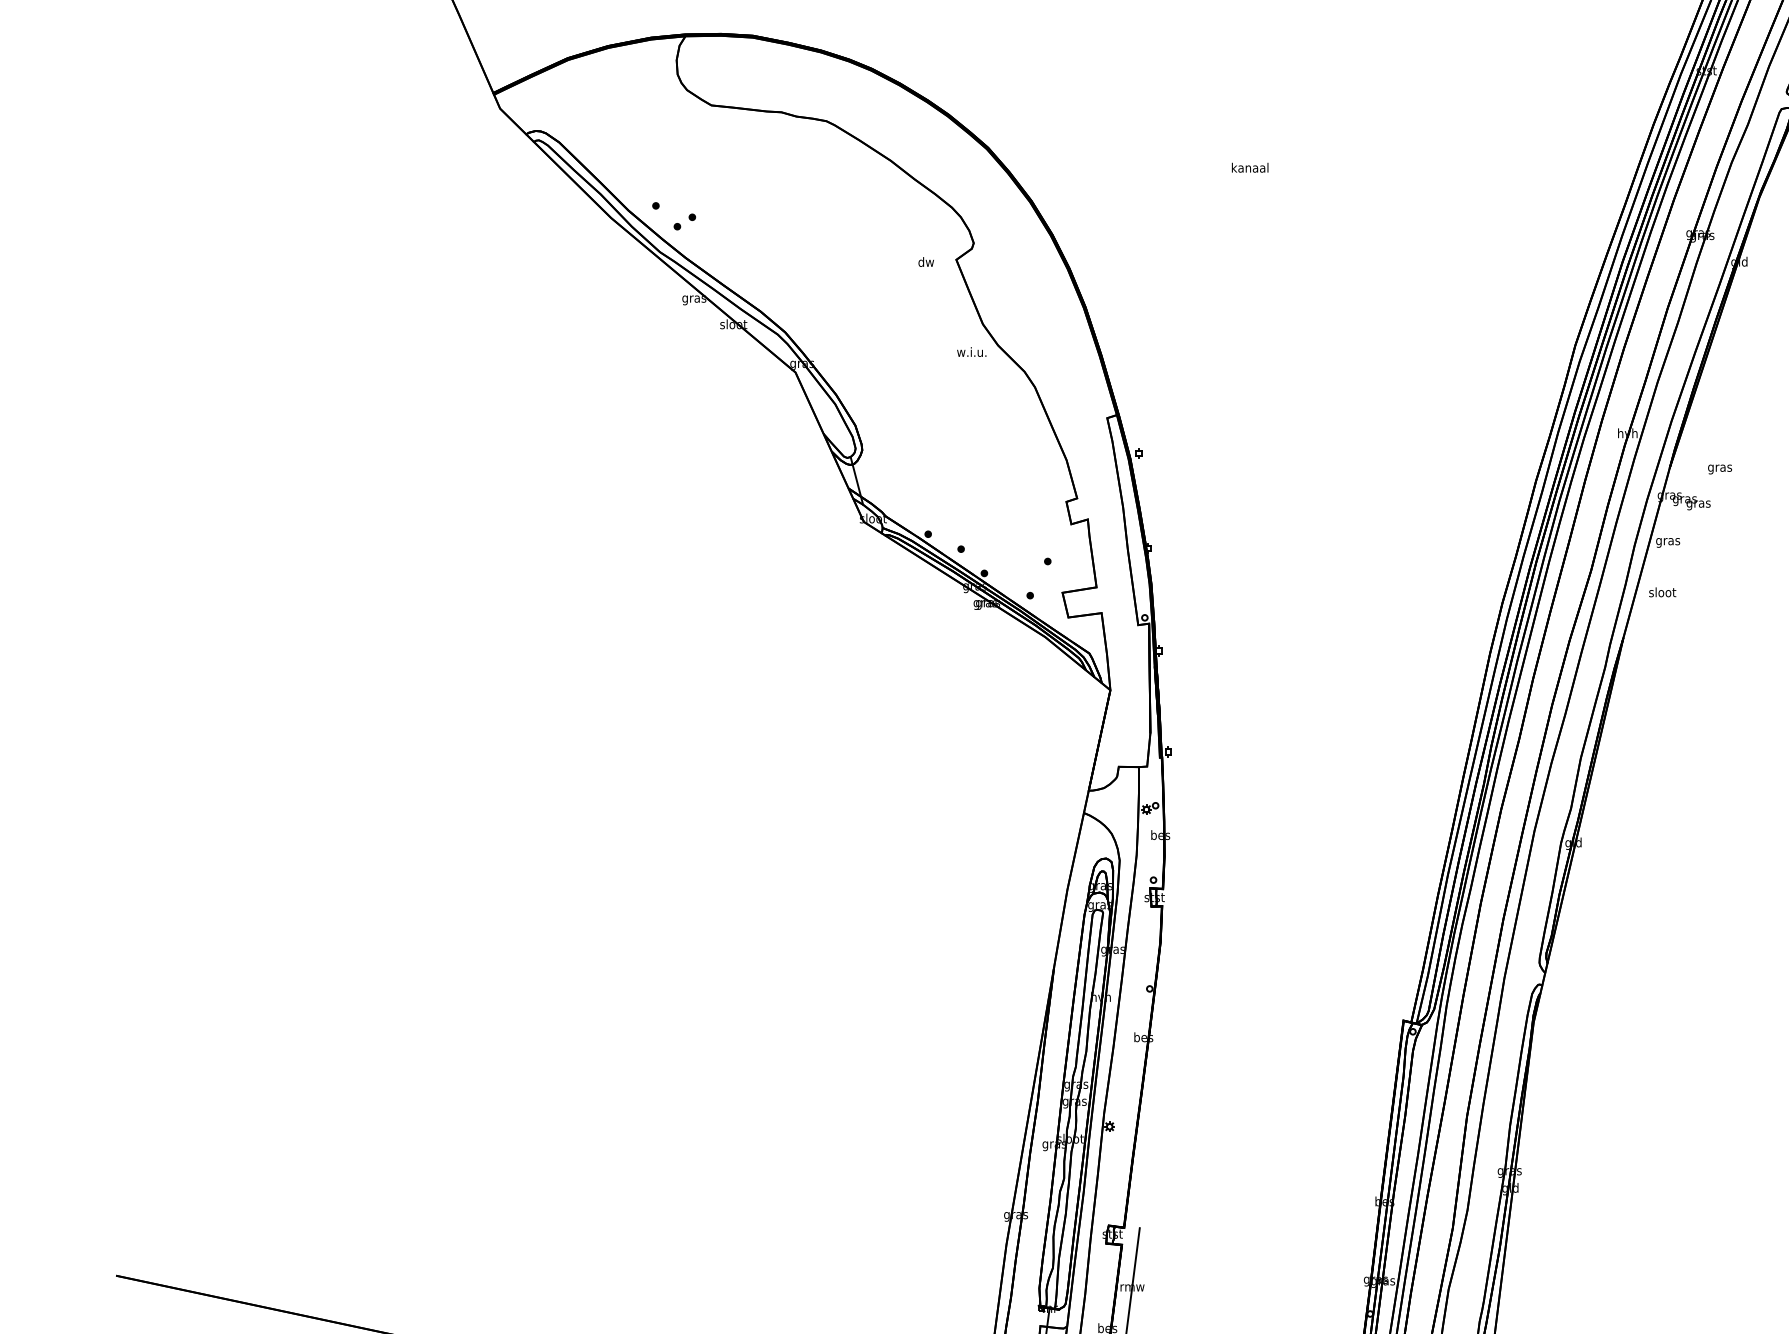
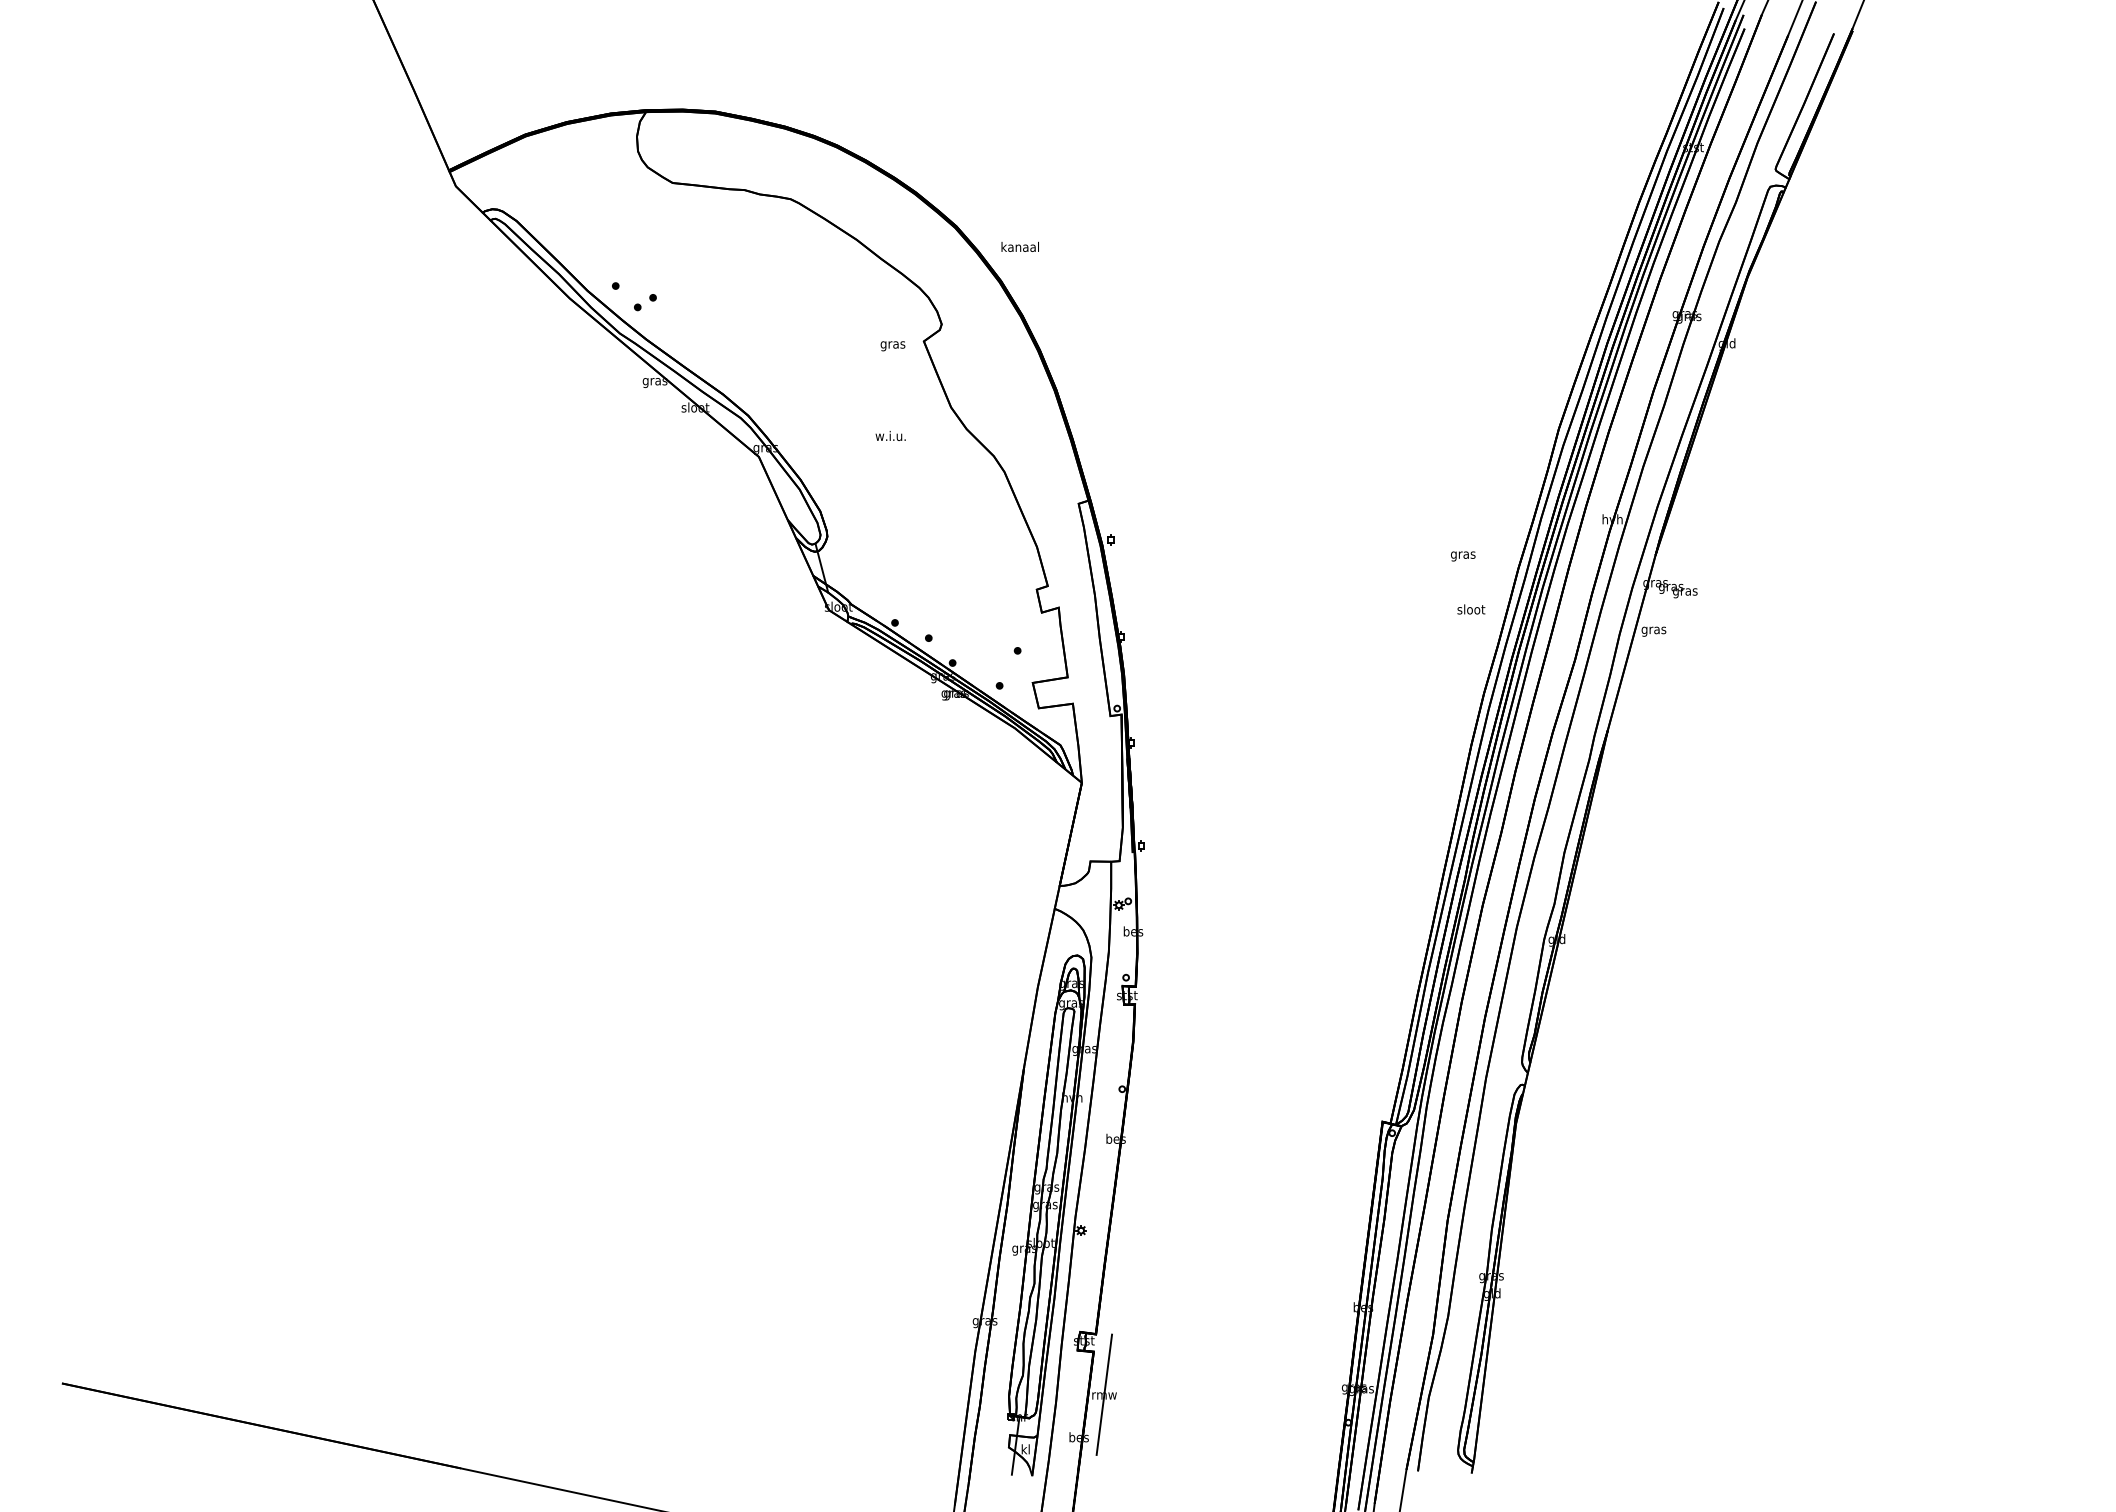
text: (1249, 167) -> (1019, 246), moved
text: (925, 262) -> (892, 344), dw -> gras
text: (971, 351) -> (890, 435), moved
text: (1720, 469) -> (1463, 556), moved
text: (1662, 592) -> (1471, 609), moved

